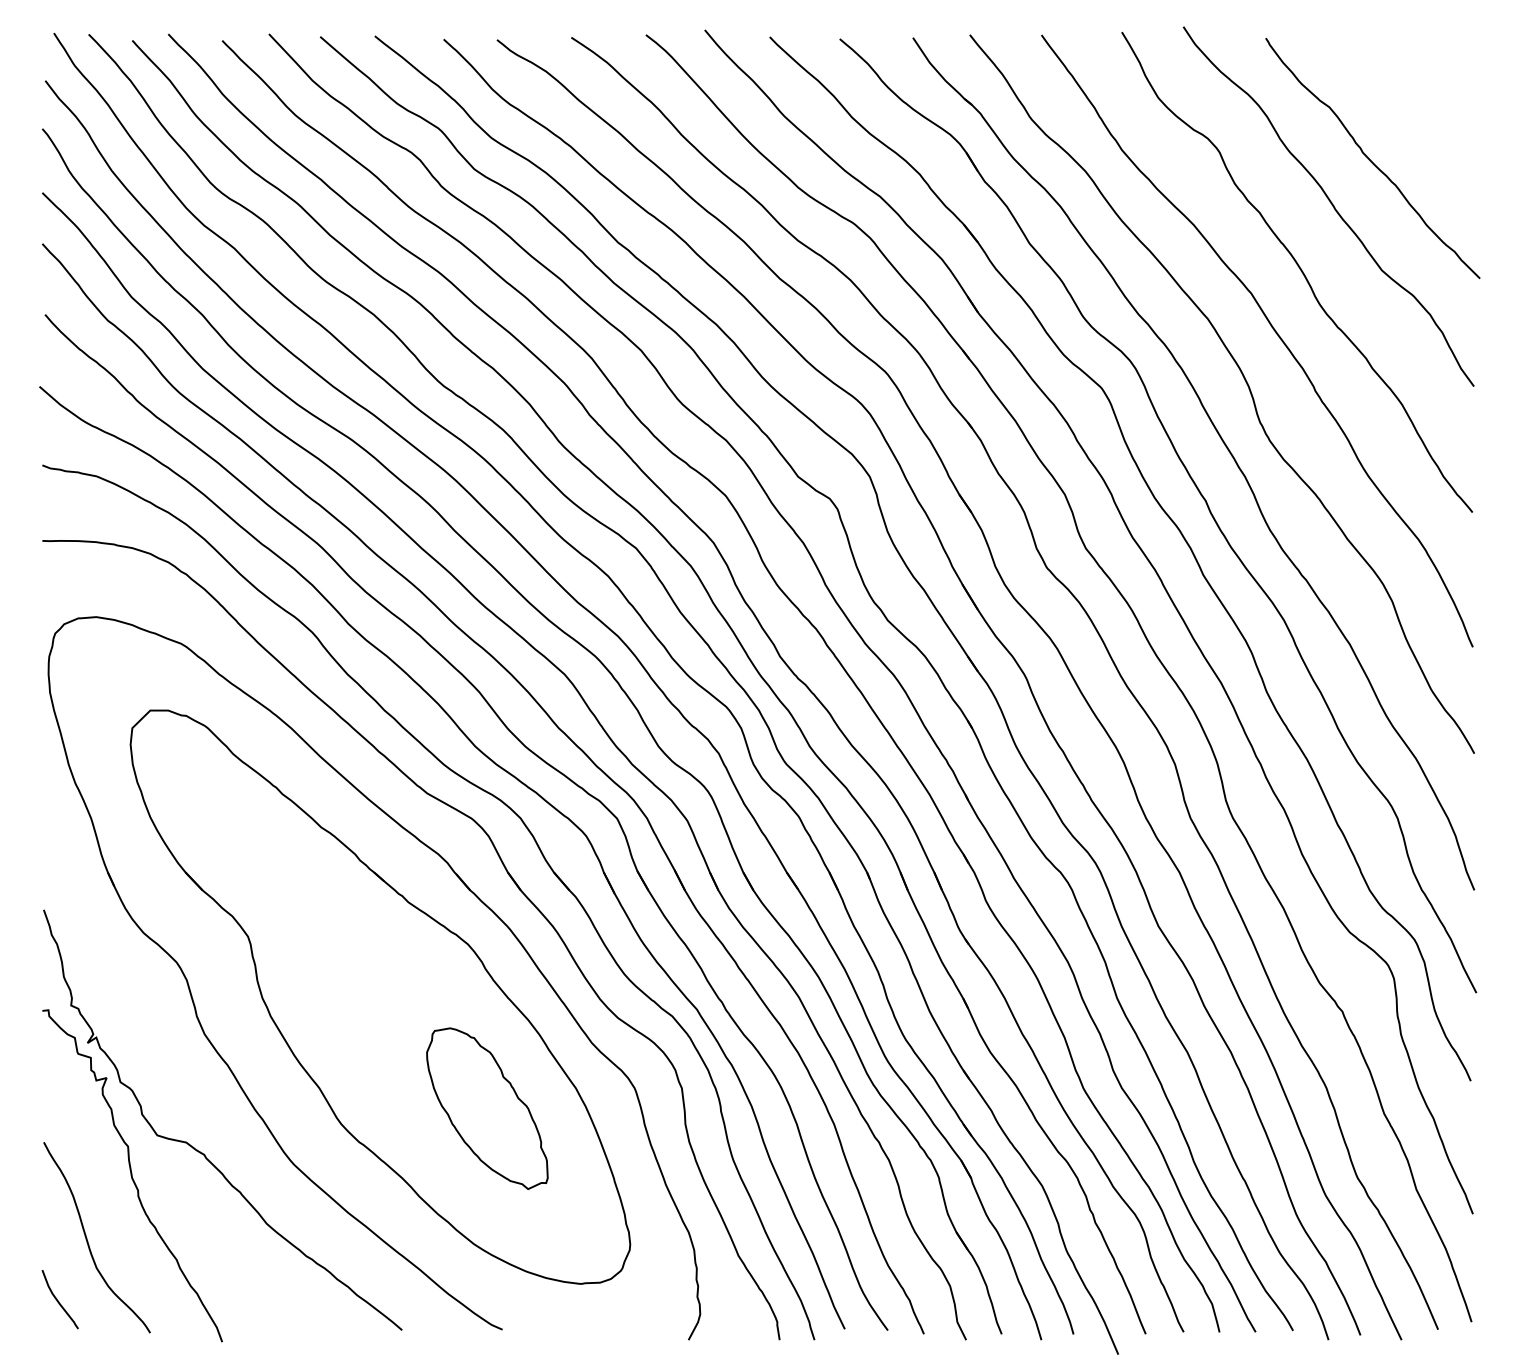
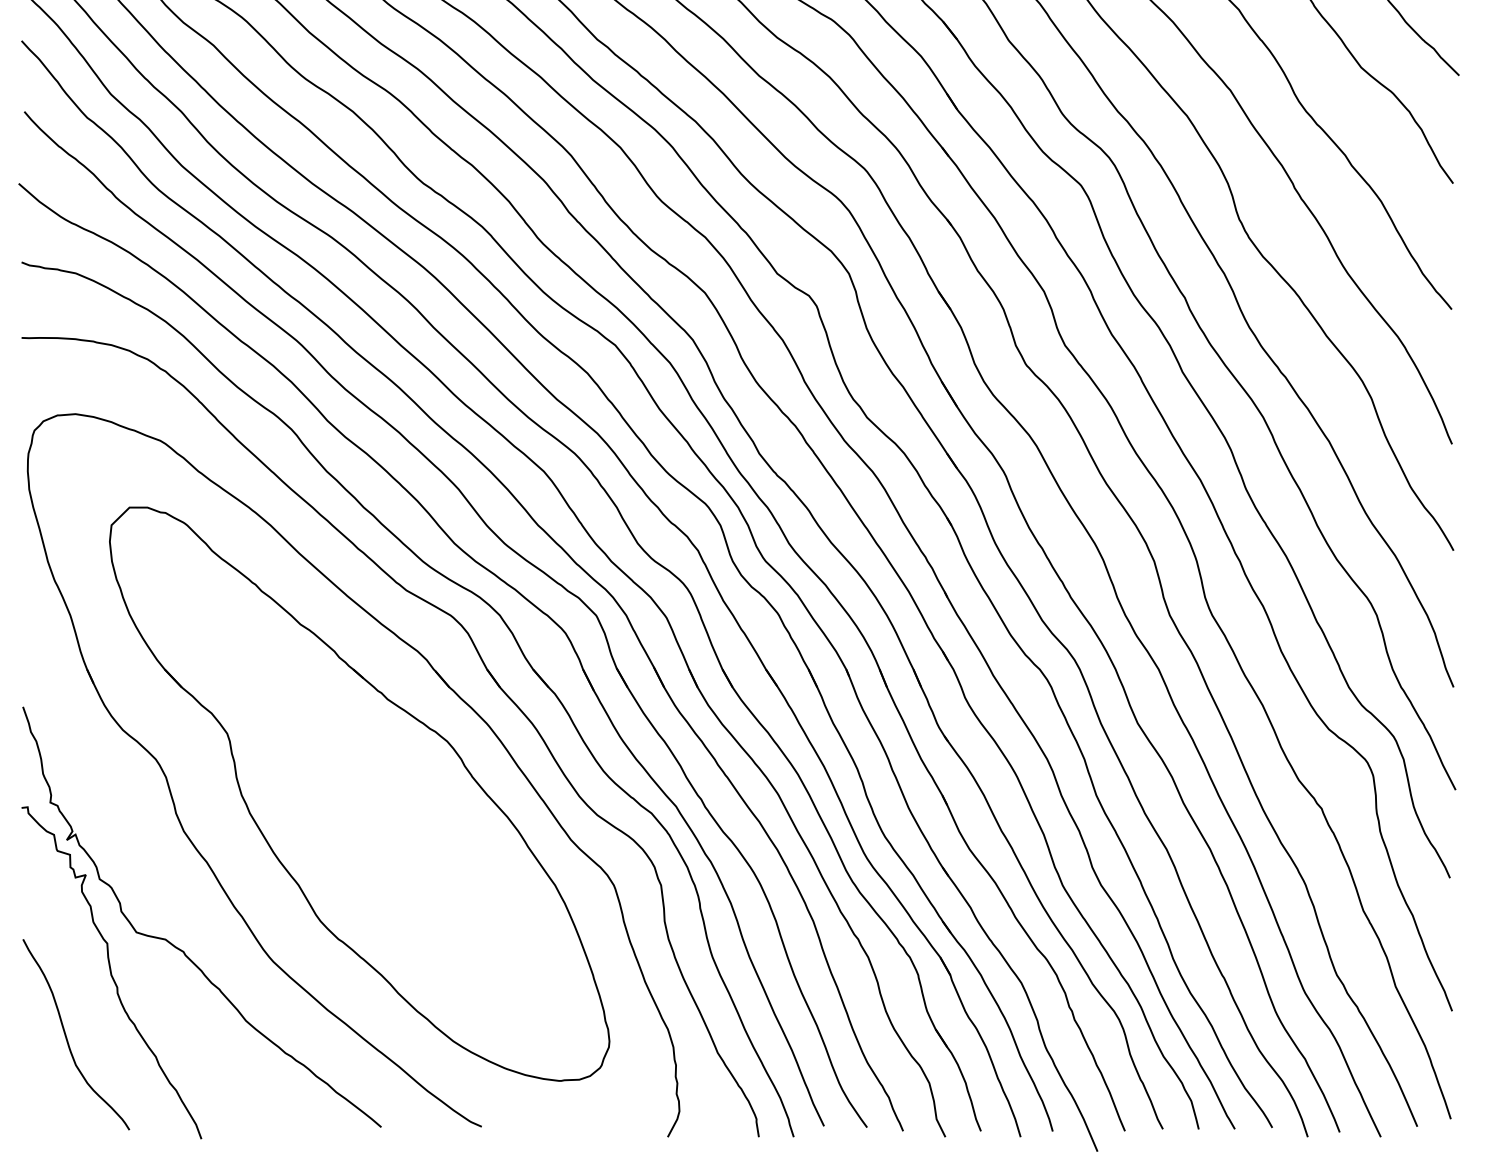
part: (487, 1108) -> (466, 905), removed
curve: (58, 1300) -> (37, 1097), removed

